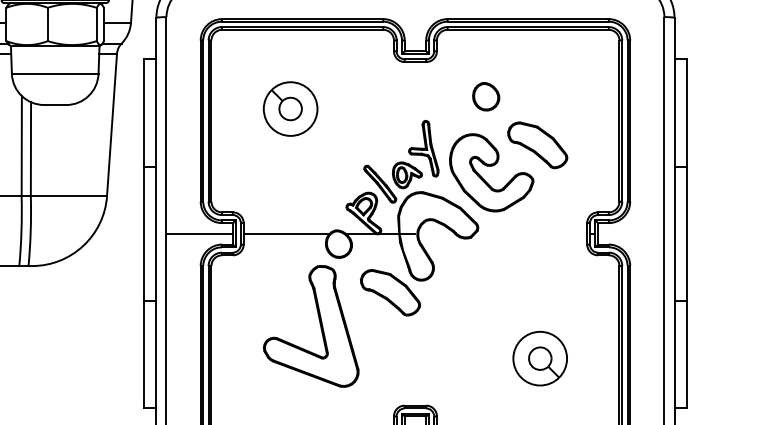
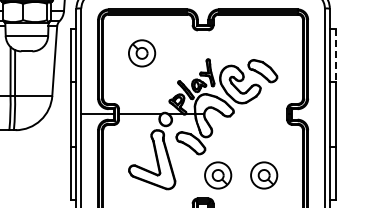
part: (485, 94) -> (237, 46), removed
line: (686, 113) -> (335, 55), solid -> dashed
part: (446, 358) -> (218, 175), added

